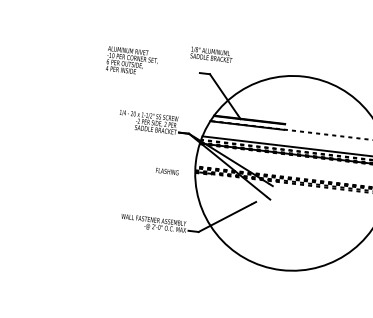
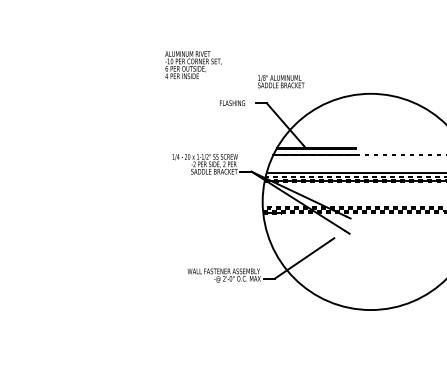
text: (211, 54) -> (281, 81), moved
text: (132, 61) -> (193, 65), moved
text: (167, 170) -> (232, 102), moved

